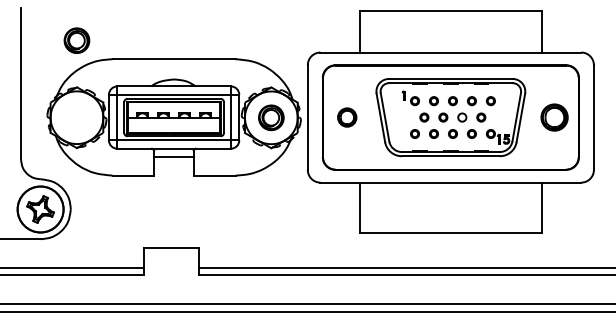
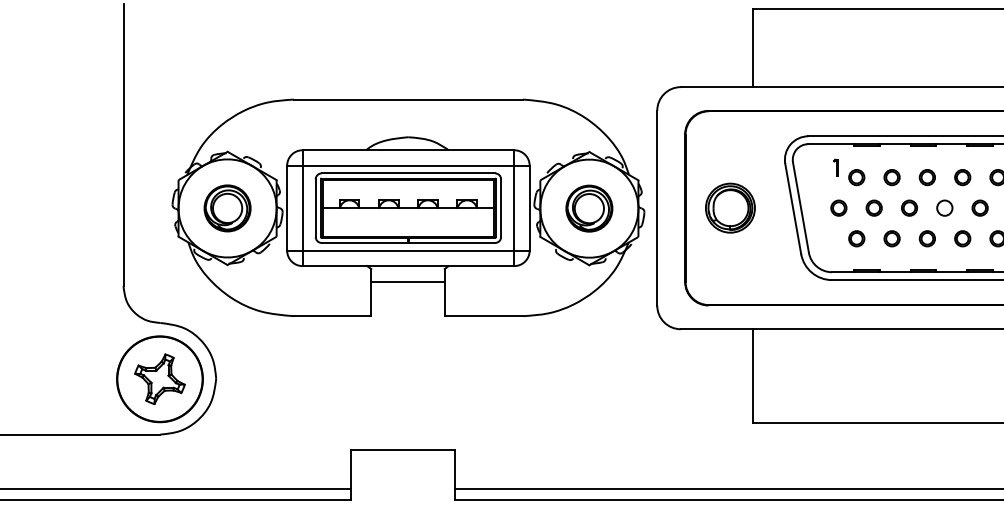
part: (76, 40) -> (226, 208), moved
part: (347, 117) -> (731, 208), size x1.43
part: (405, 117) -> (839, 208), added

